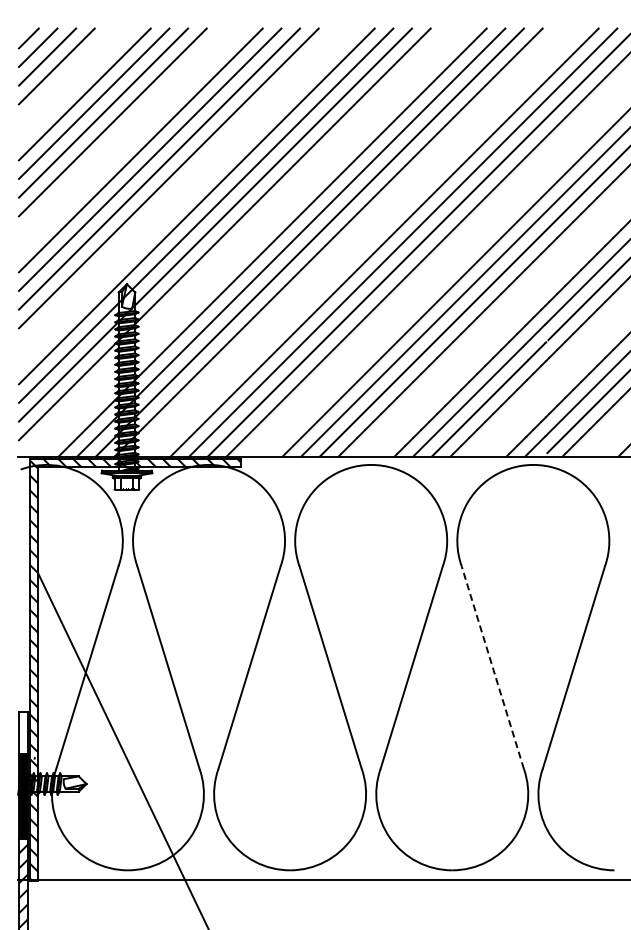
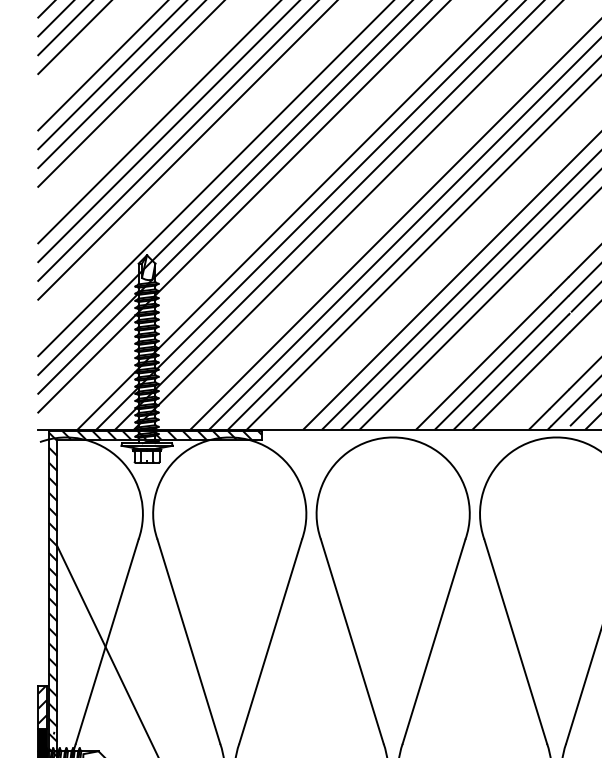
line: (492, 667) -> (515, 641), dashed -> solid
hatch: (23, 730) -> (42, 705), added

